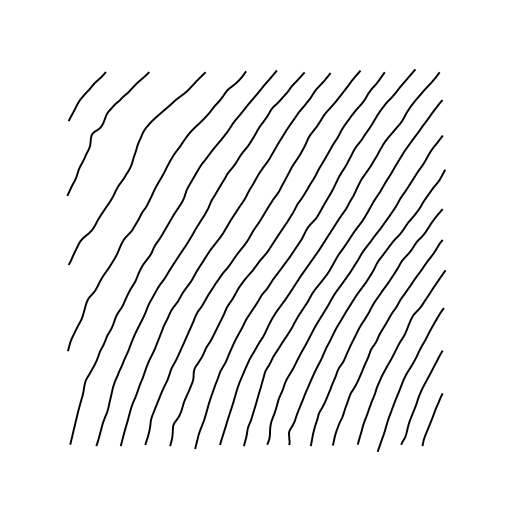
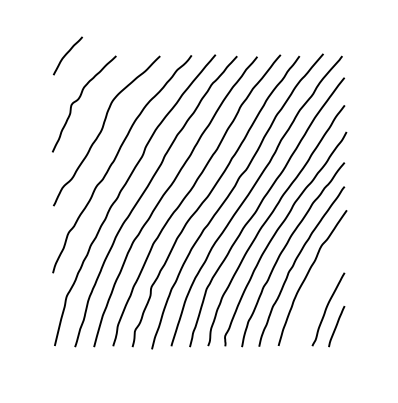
curve: (86, 94) -> (67, 54), moved
curve: (406, 377) -> (316, 293), removed

